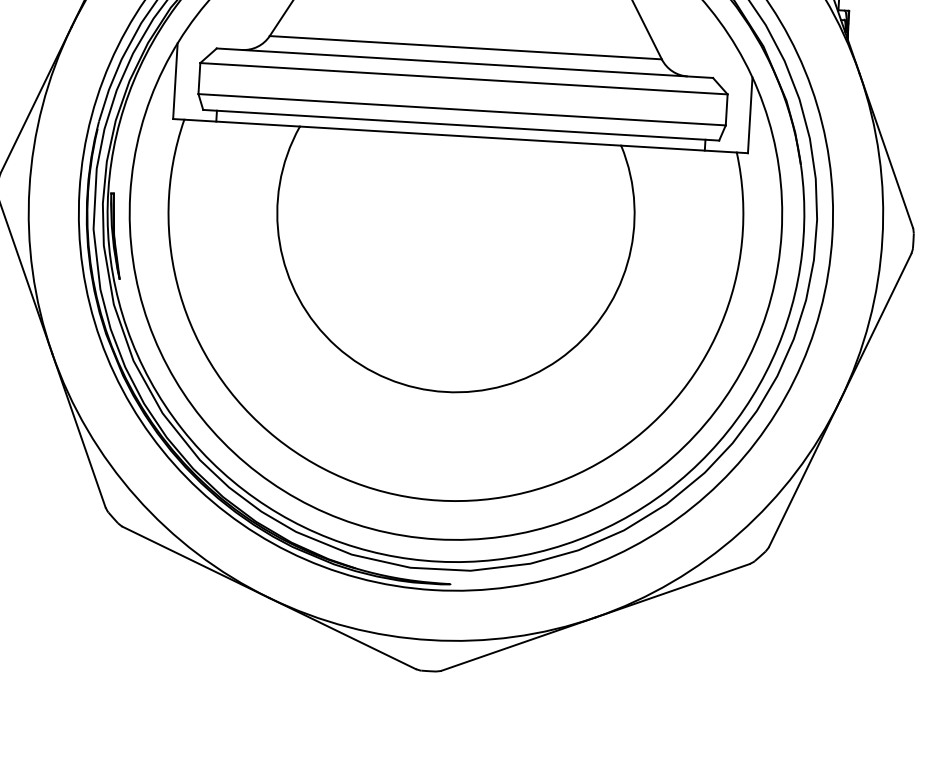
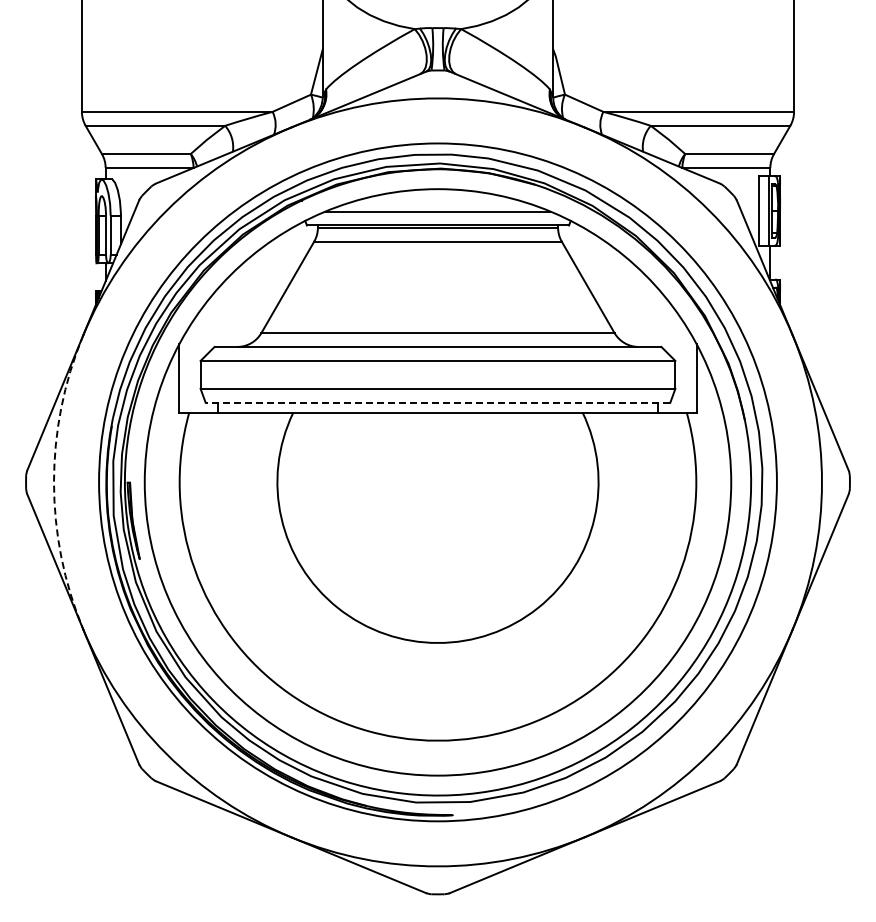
line: (460, 124) -> (437, 402), solid -> dashed
arc: (30, 188) -> (54, 482), solid -> dashed

